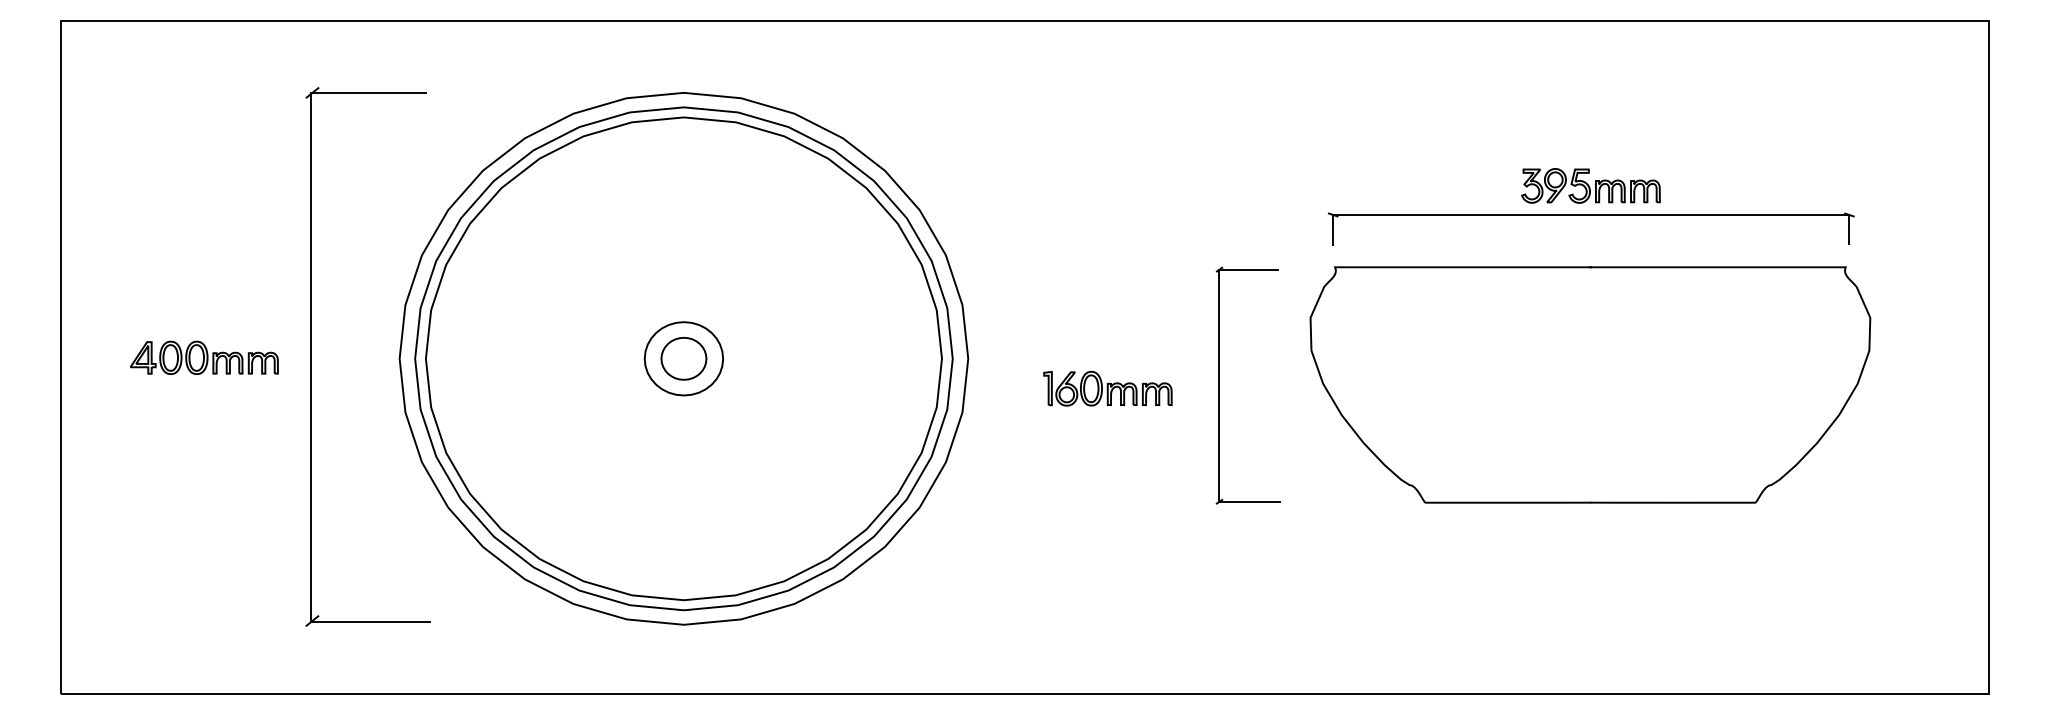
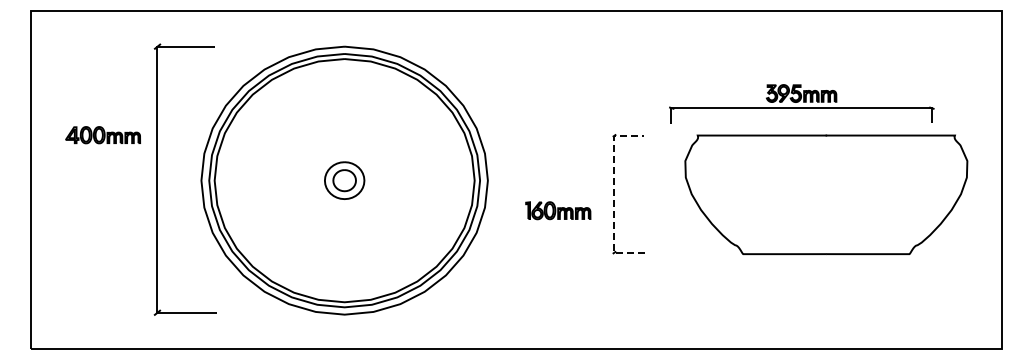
part: (203, 358) -> (102, 135), moved
part: (1590, 384) -> (826, 194), moved
part: (1108, 388) -> (558, 210), moved
line: (1219, 388) -> (614, 195), solid -> dashed

